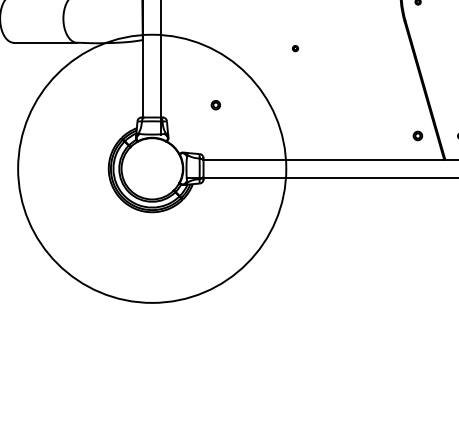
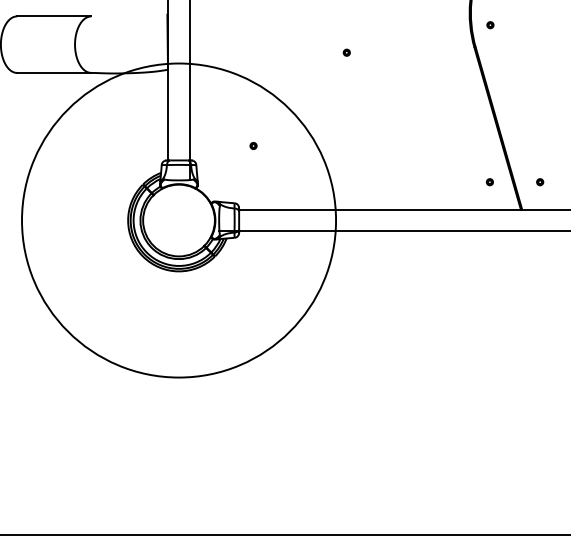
part: (295, 48) -> (346, 52), moved
part: (215, 104) -> (253, 145), size x0.62
part: (417, 136) -> (489, 182), size x0.62

